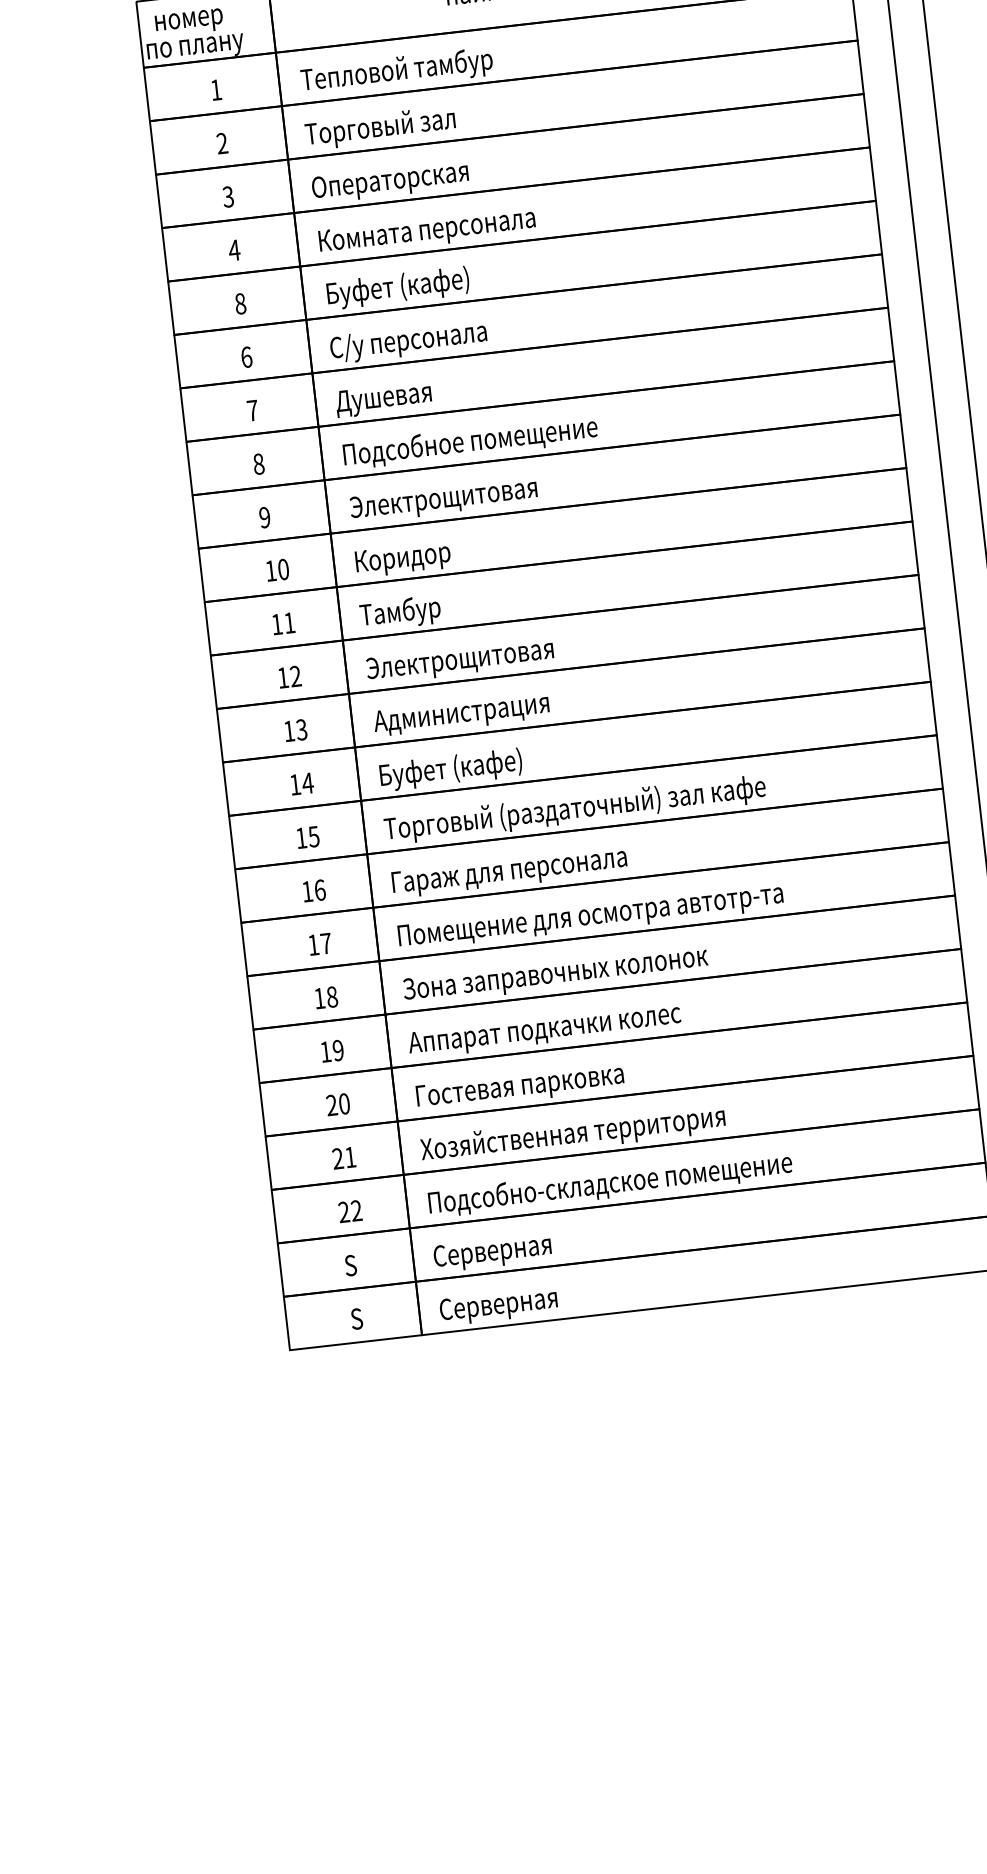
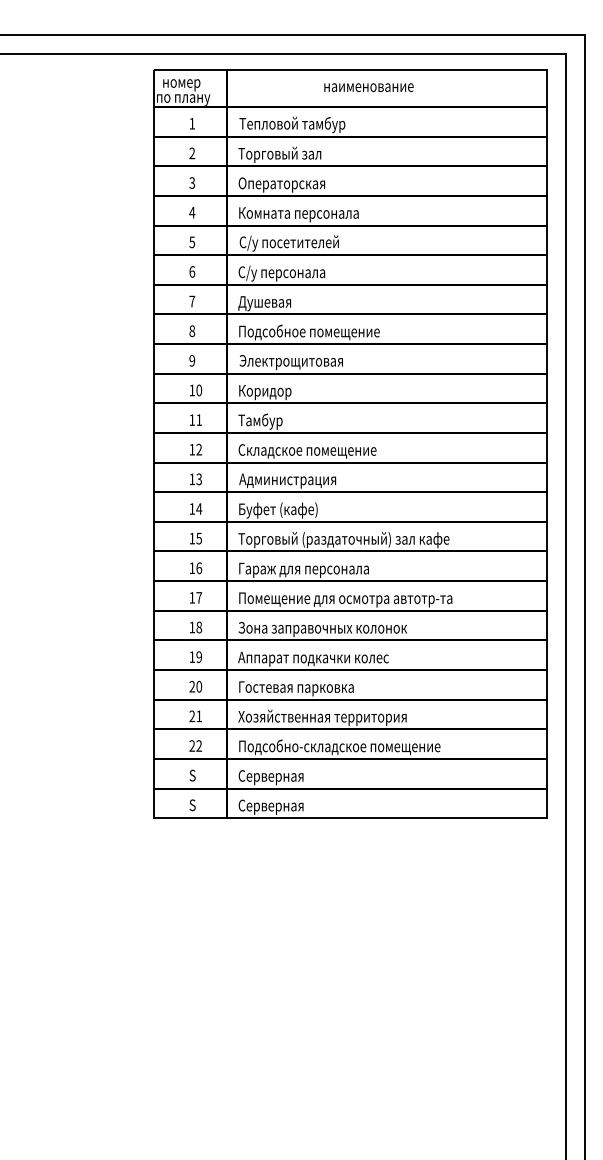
text: (414, 286) -> (288, 243), Буфет (кафе) -> C/у посетителей
text: (240, 302) -> (192, 241), 8 -> 5
text: (491, 657) -> (307, 451), Электрощитовая -> Складское помещение

